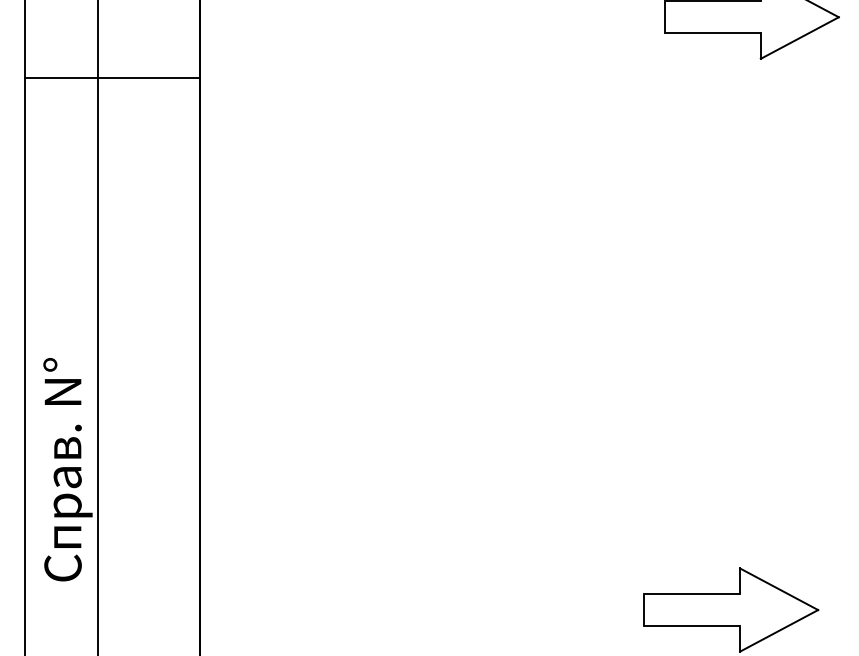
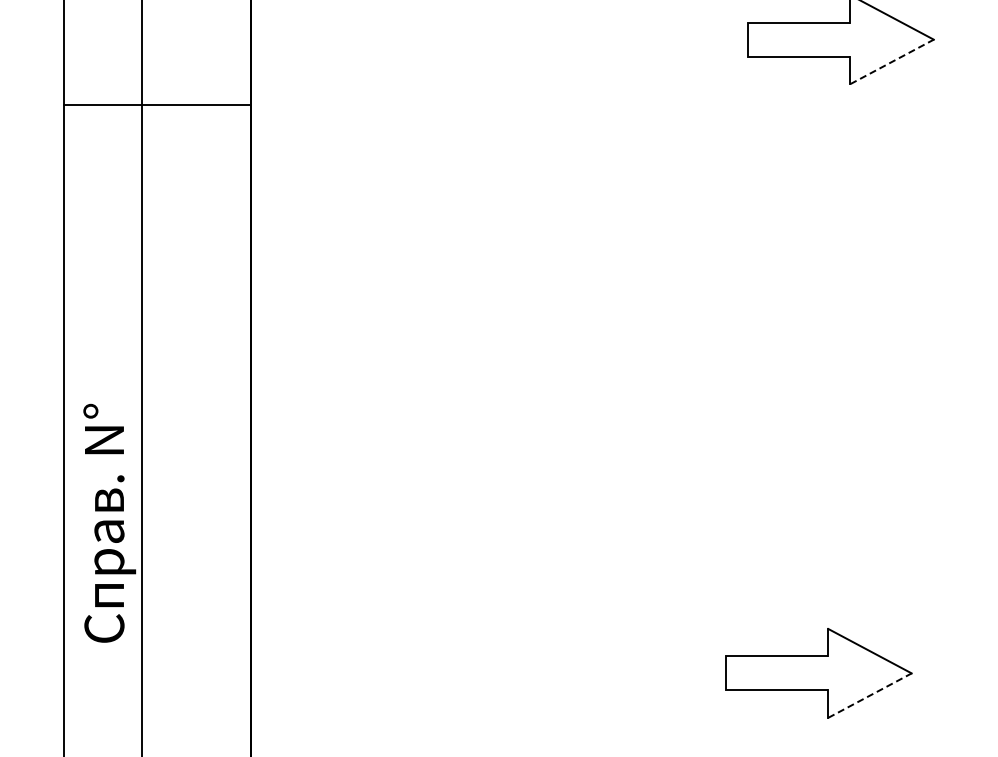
line: (800, 37) -> (892, 61), solid -> dashed
line: (779, 630) -> (870, 695), solid -> dashed

